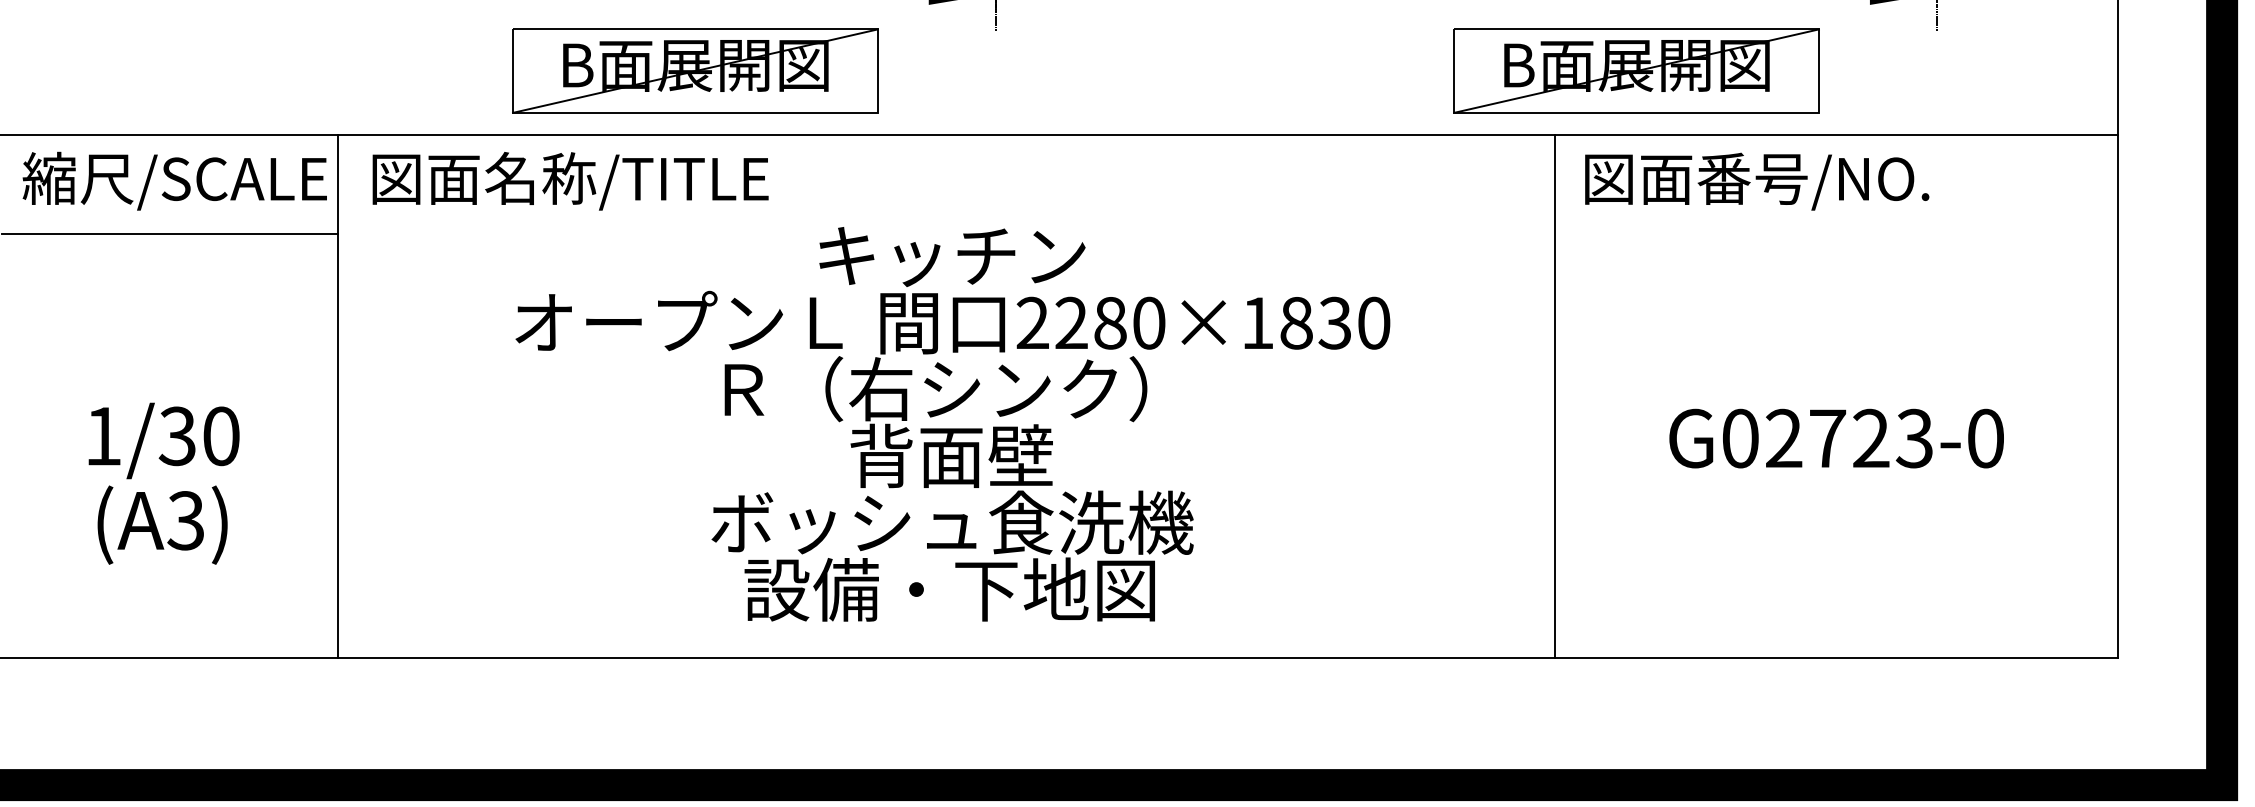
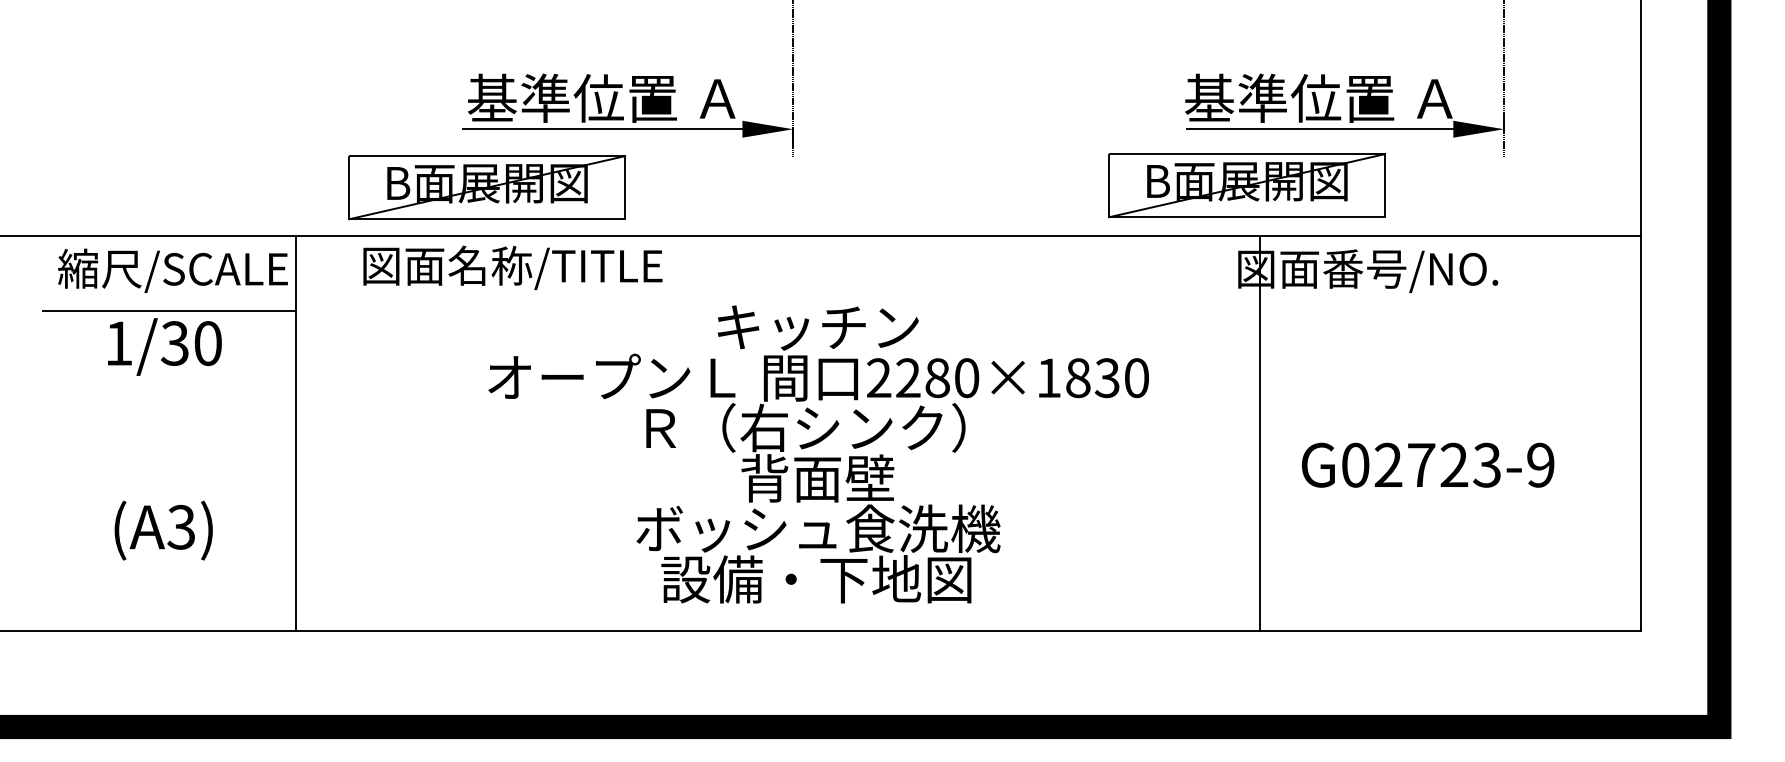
part: (694, 70) -> (486, 187), moved
part: (1635, 70) -> (1246, 185), moved
text: (570, 180) -> (512, 267), moved
line: (1555, 396) -> (1260, 433), moved
text: (952, 424) -> (818, 454), moved
text: (1985, 437) -> (1540, 464), G02723-0 -> G02723-9
text: (163, 440) -> (164, 346), moved

